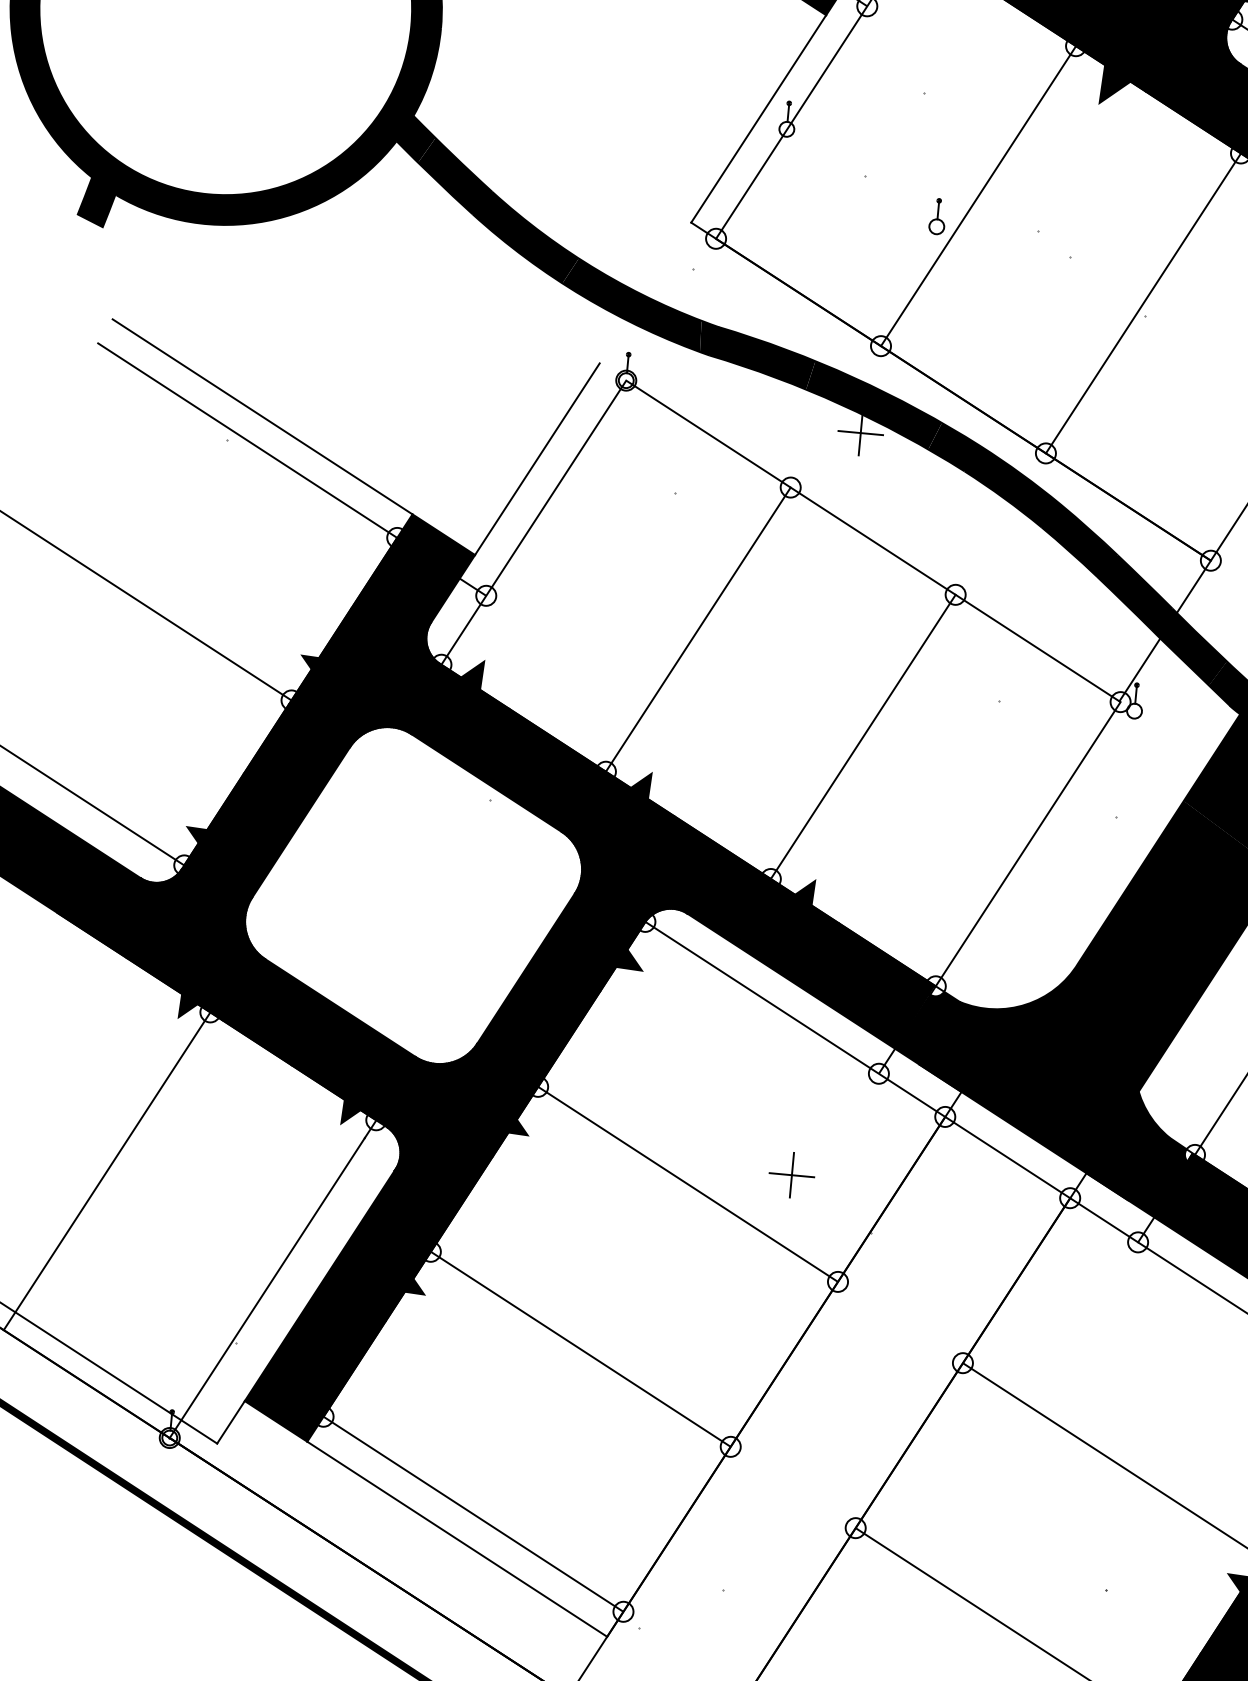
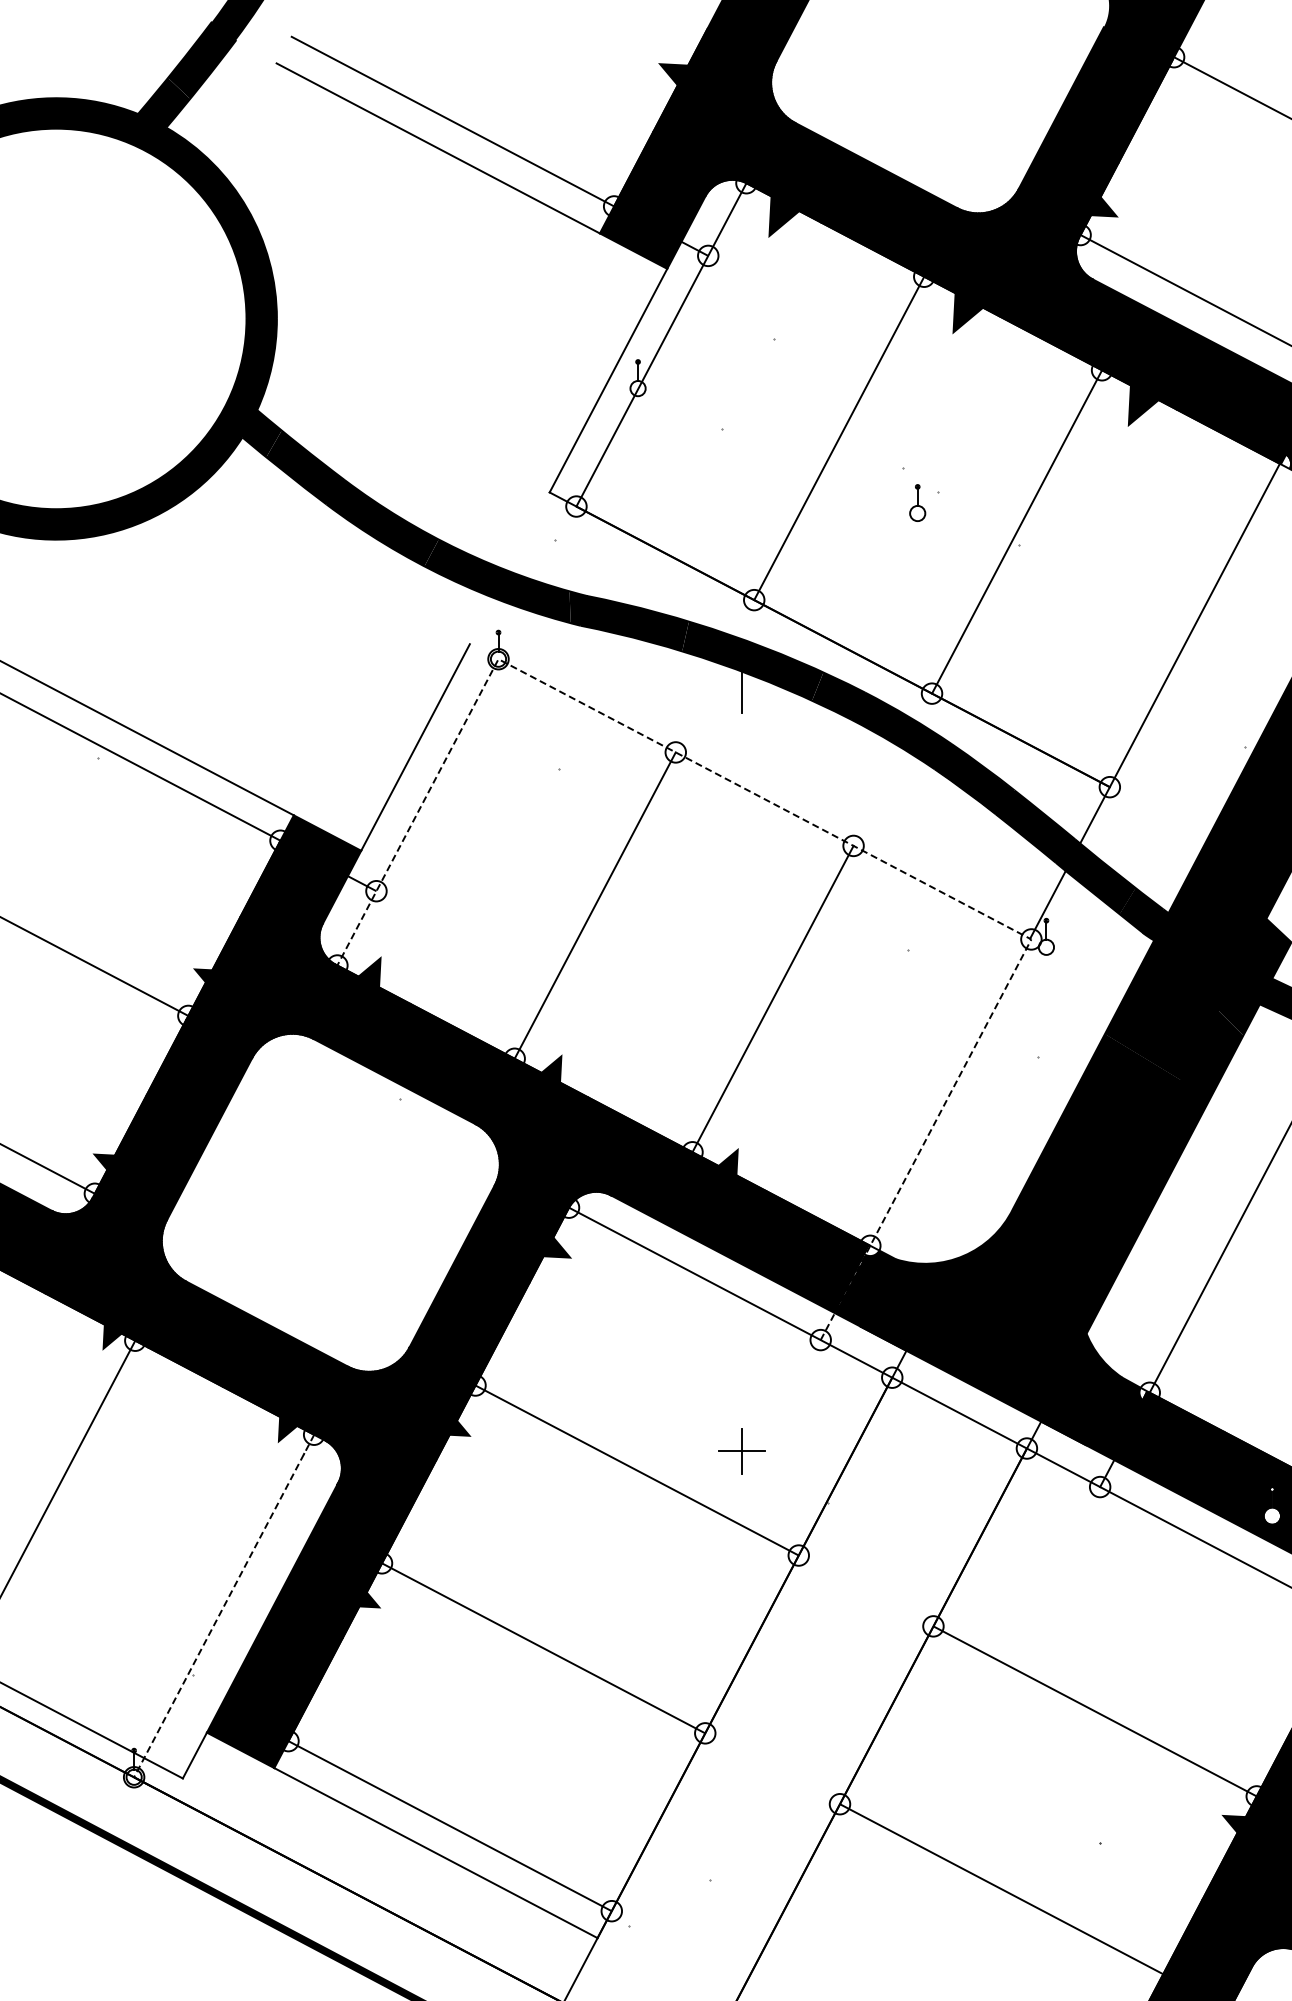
part: (937, 216) -> (917, 502), moved
line: (860, 433) -> (741, 690), removed
line: (916, 569) -> (811, 823), solid -> dashed
line: (273, 1279) -> (224, 1606), solid -> dashed

